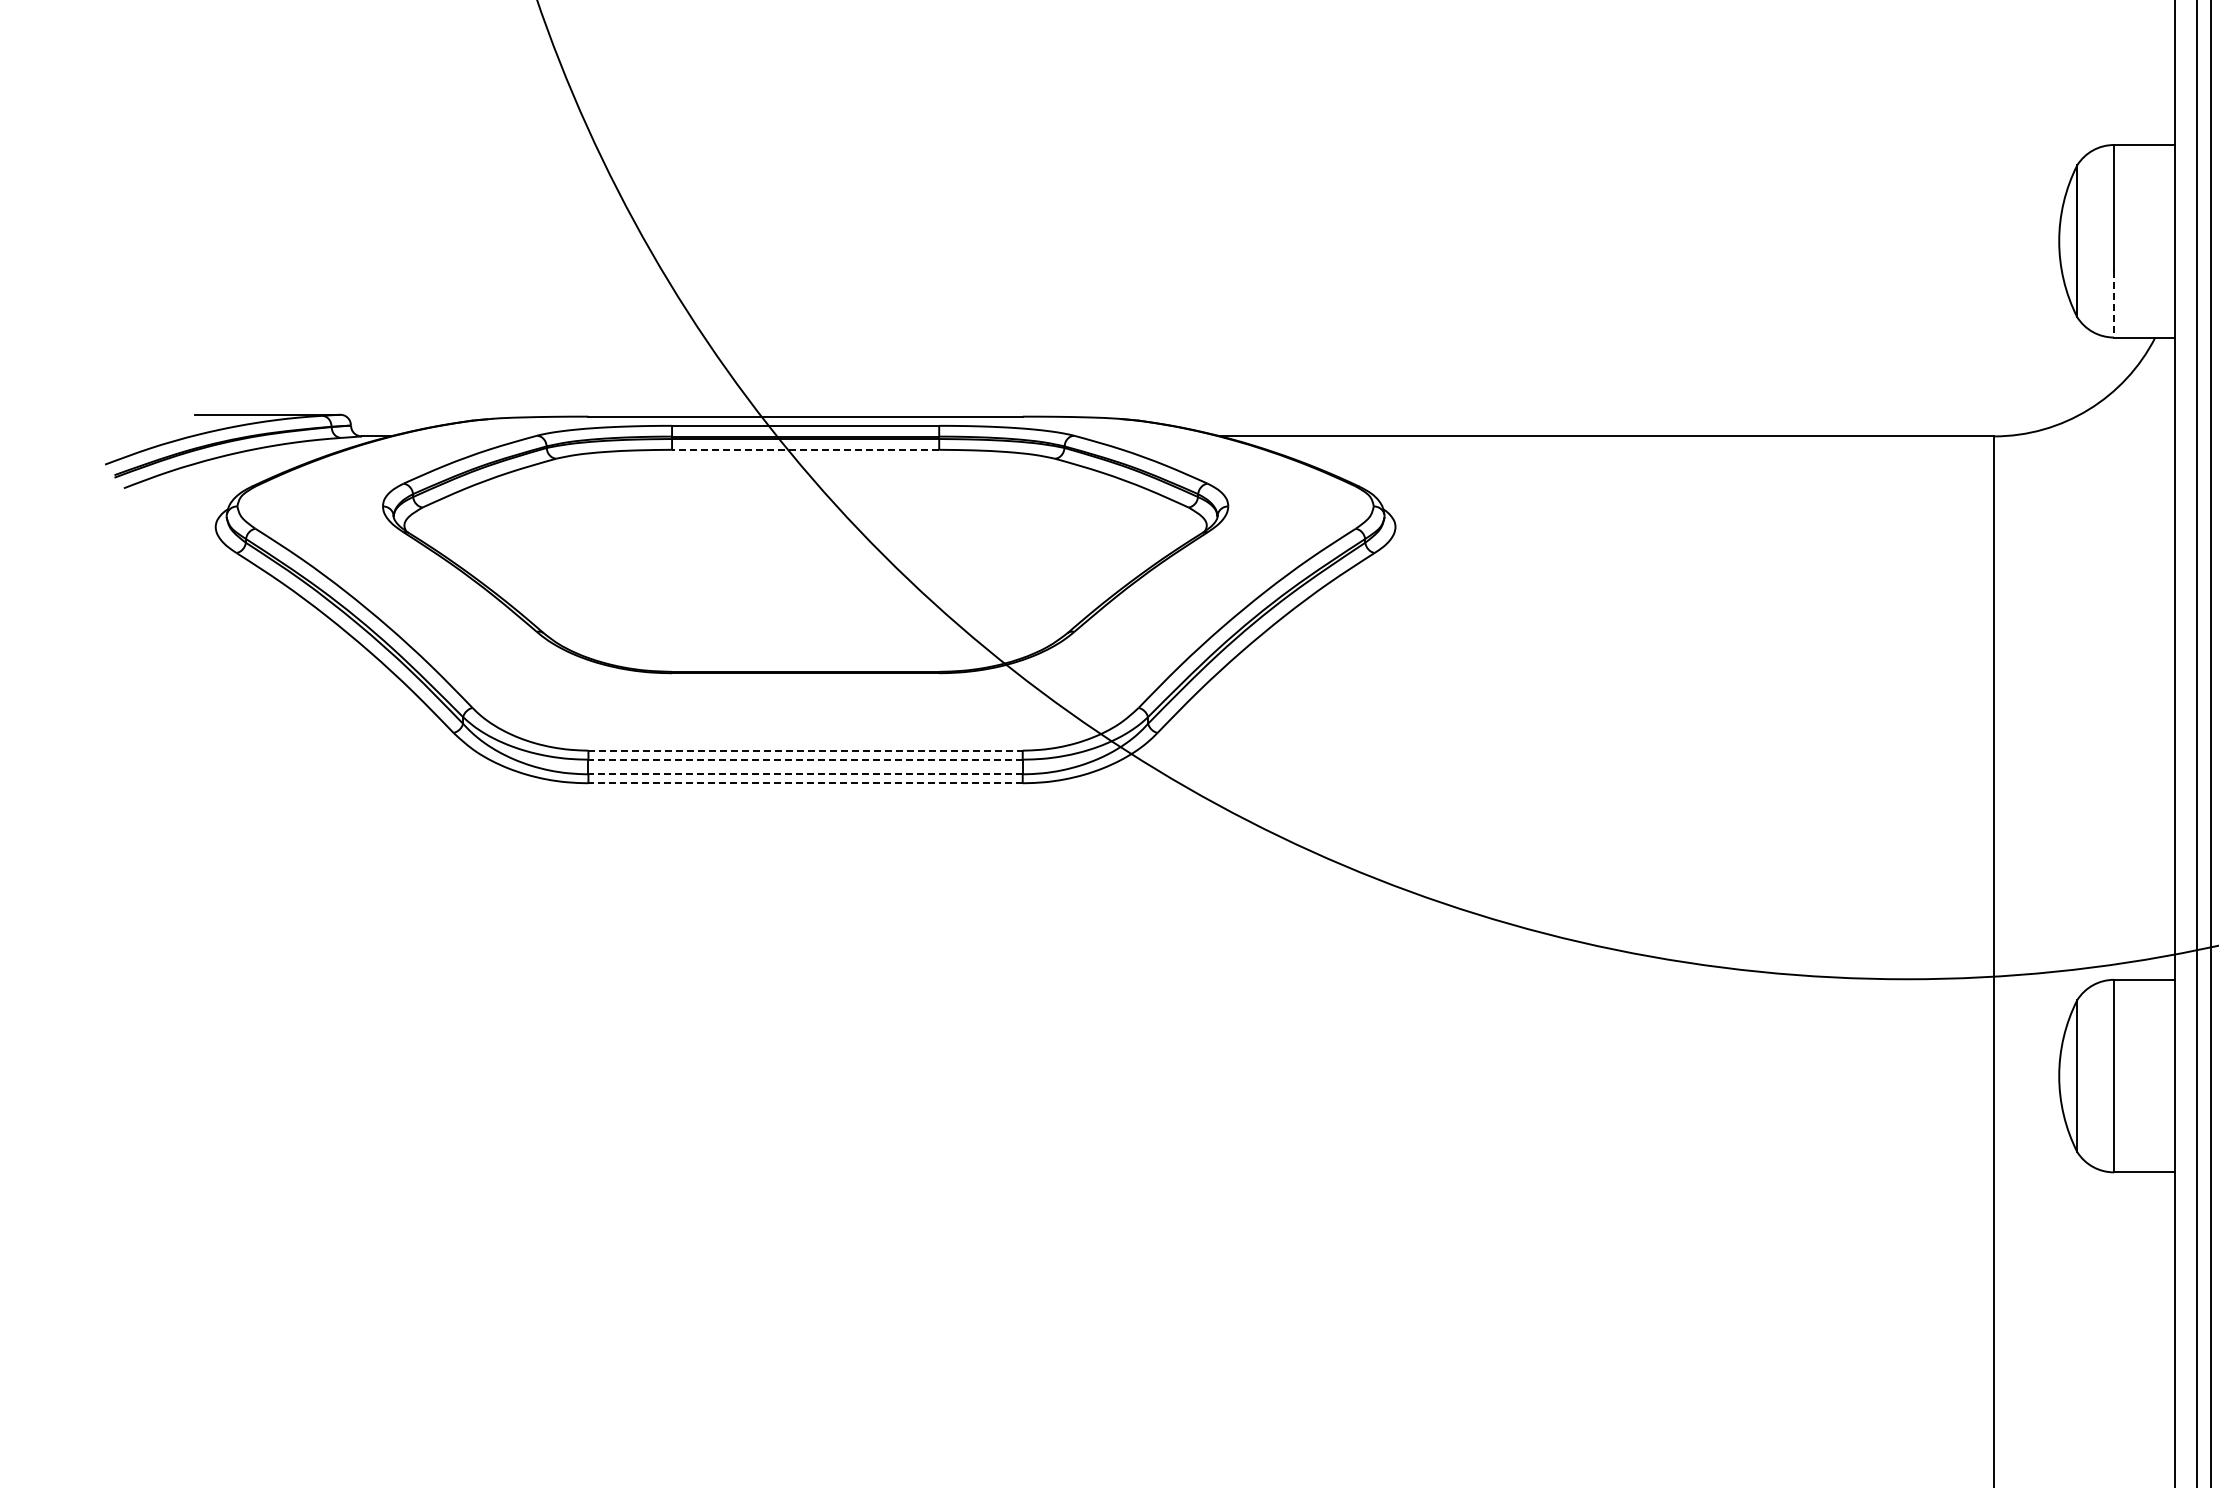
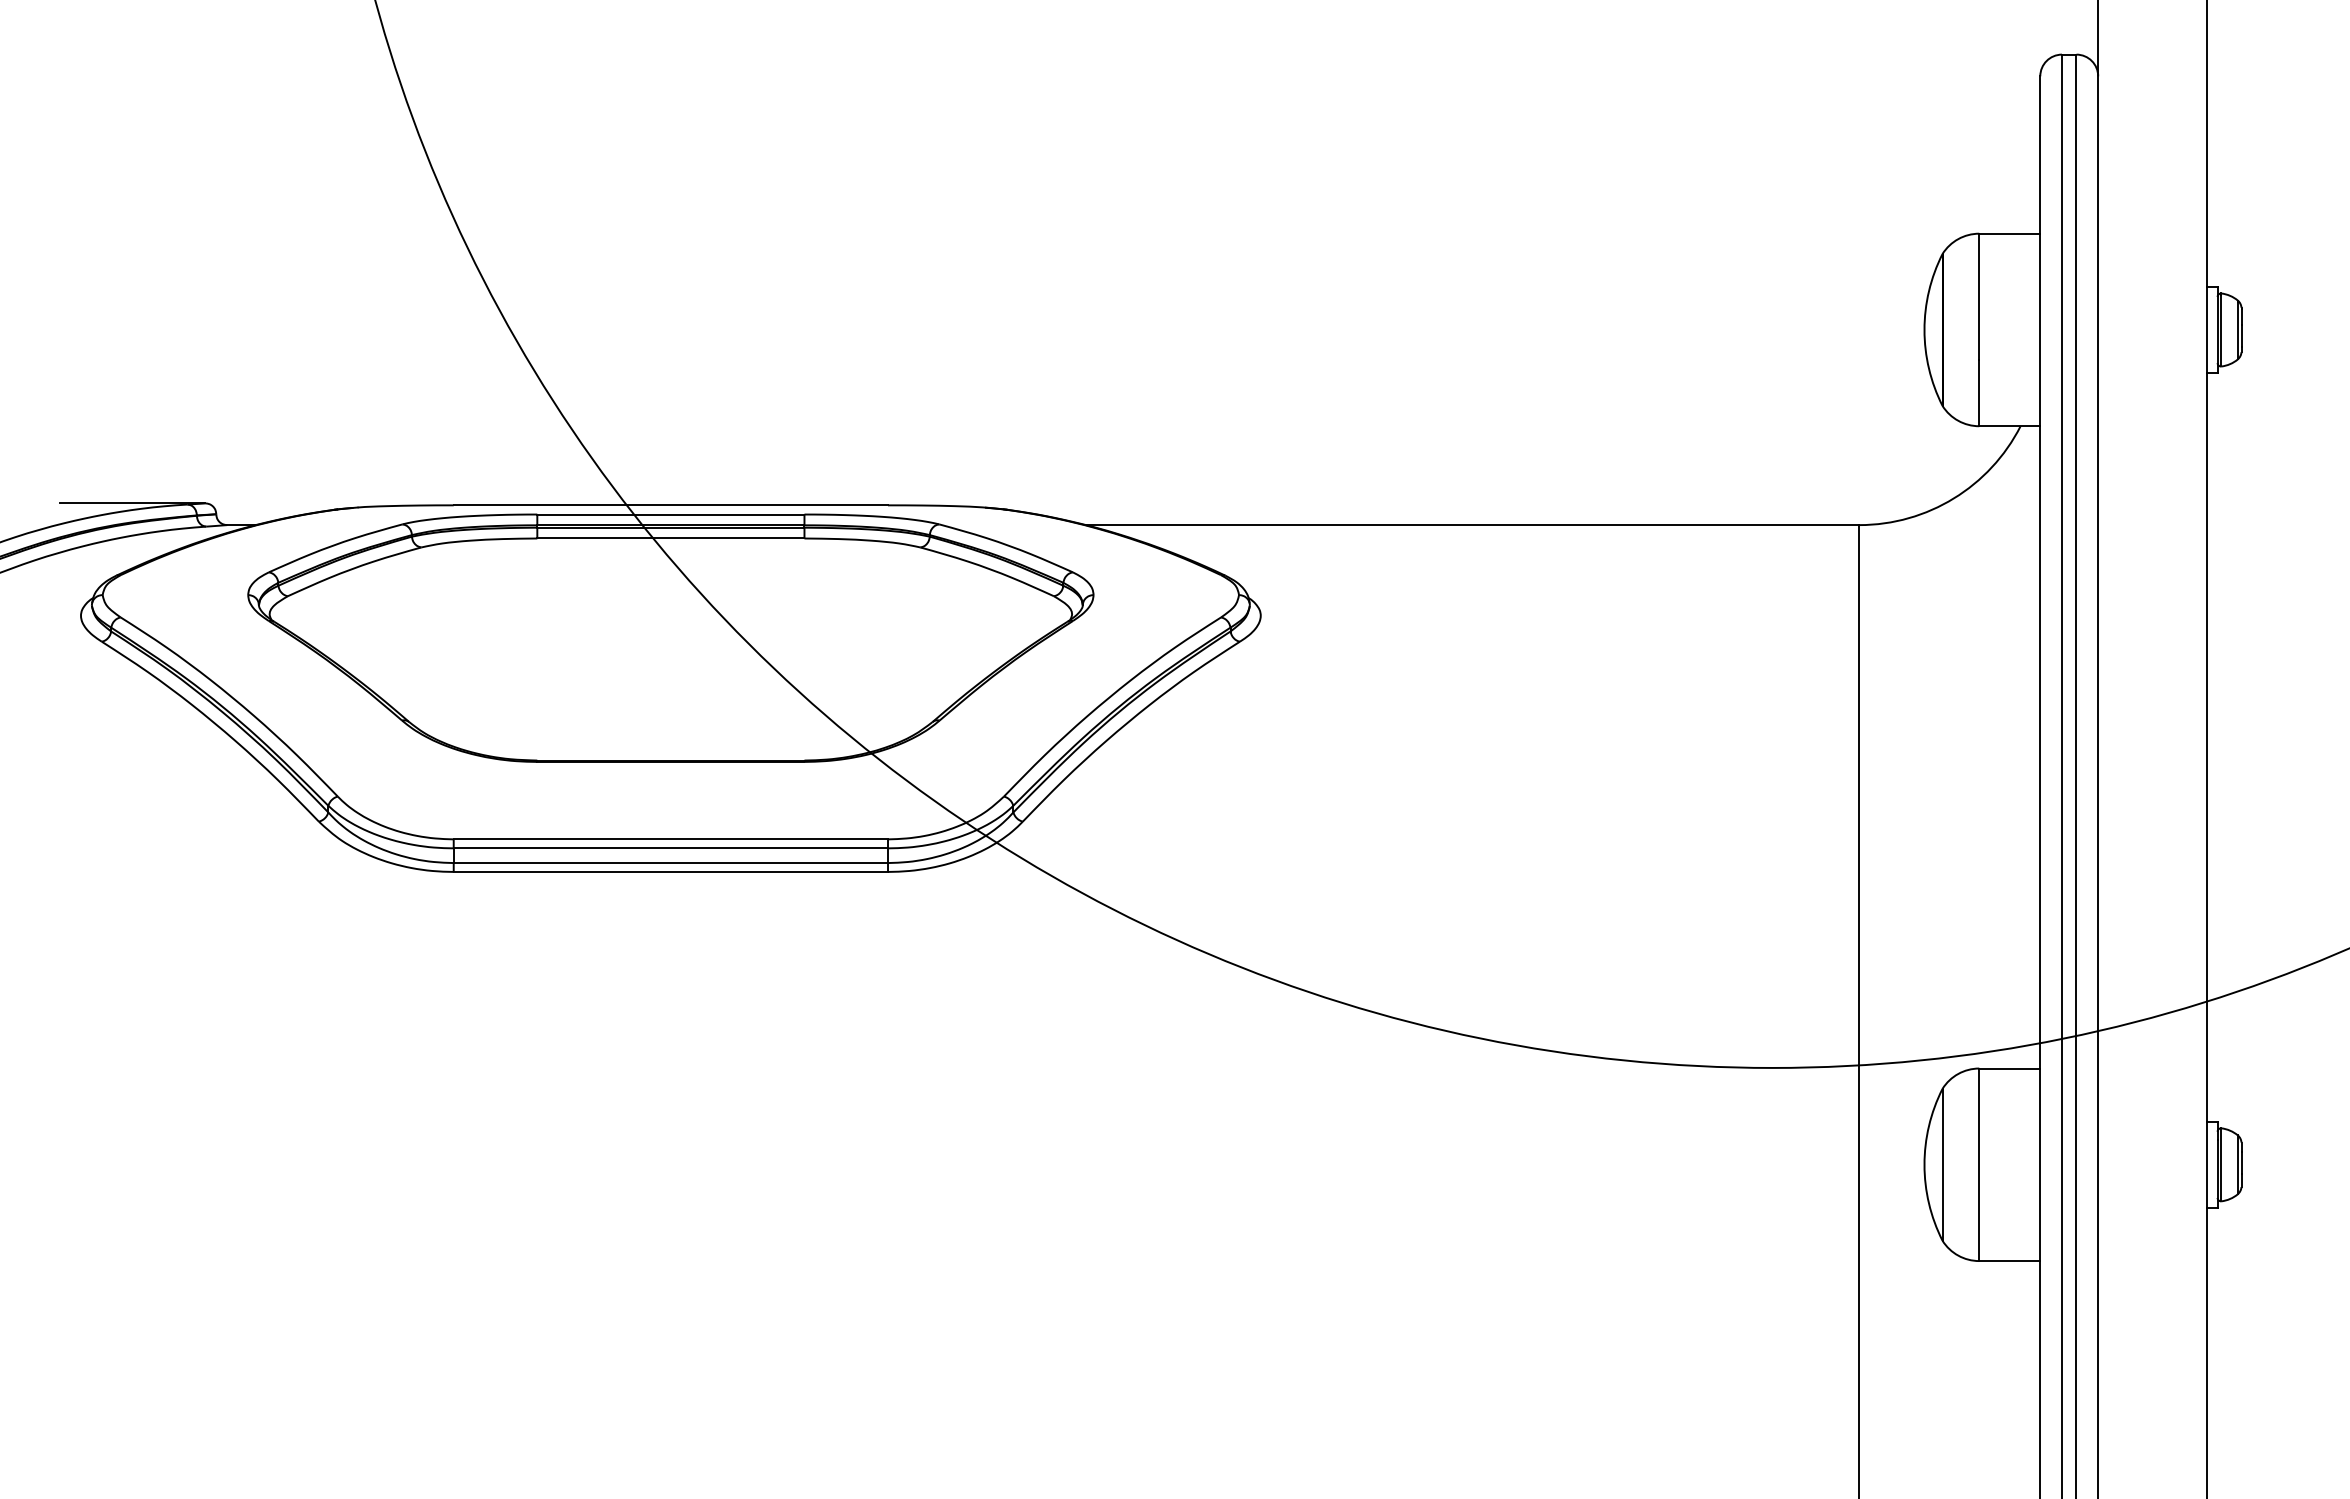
line: (2114, 304) -> (1979, 393), dashed -> solid
line: (805, 449) -> (670, 538), dashed -> solid
line: (806, 750) -> (671, 839), dashed -> solid
line: (805, 759) -> (670, 848), dashed -> solid
line: (805, 774) -> (670, 863), dashed -> solid
line: (805, 782) -> (670, 871), dashed -> solid

